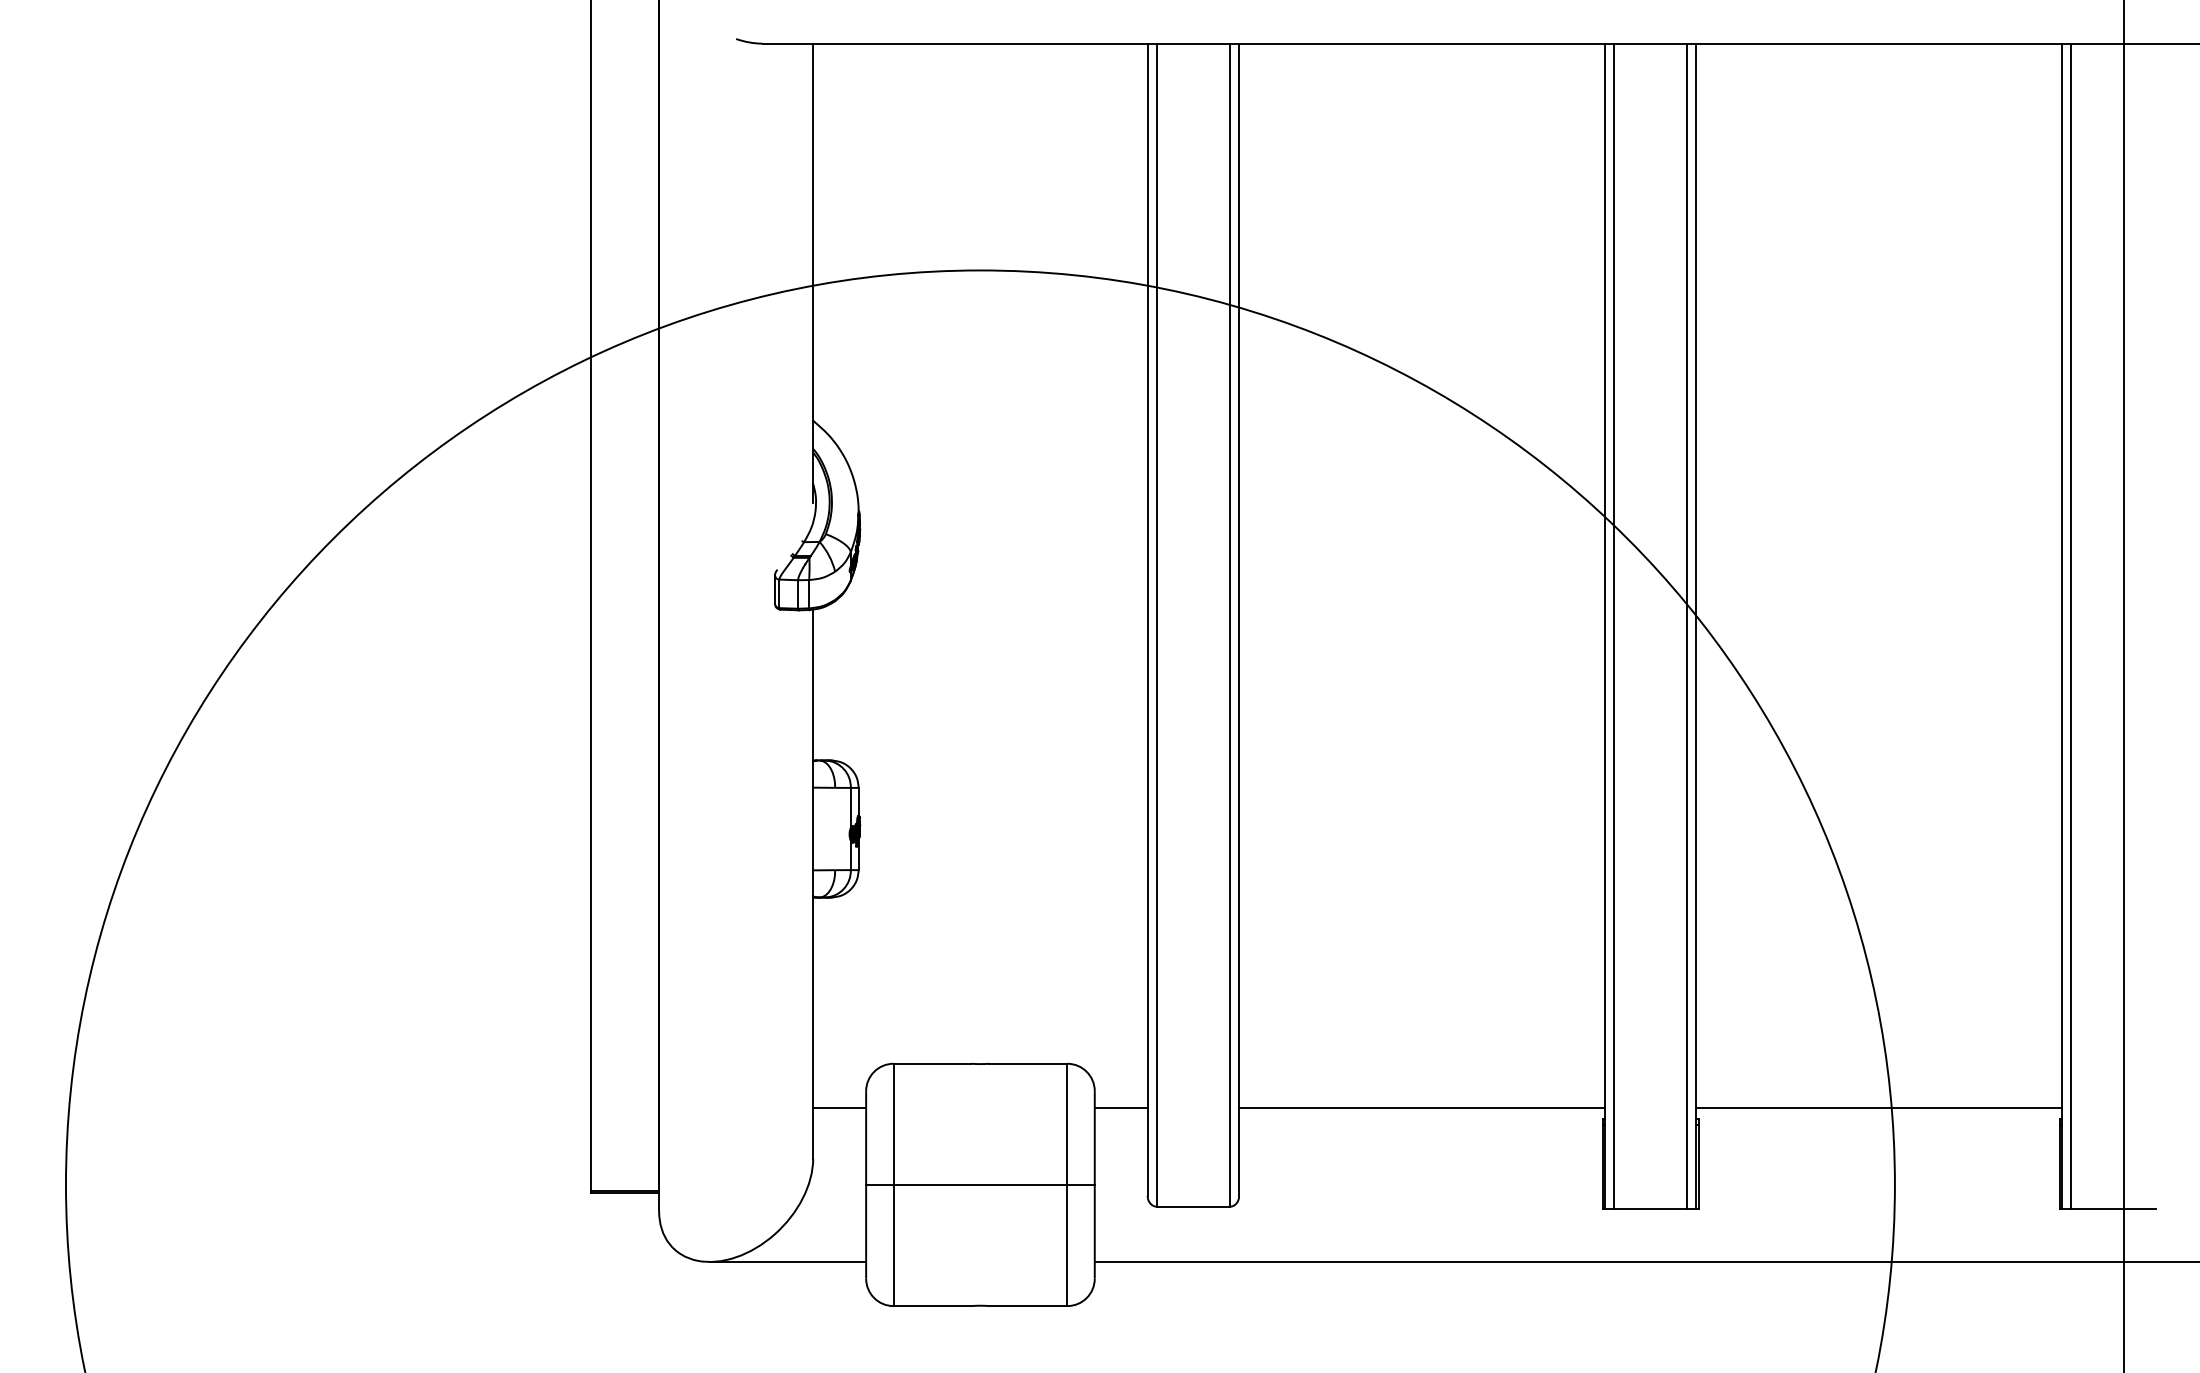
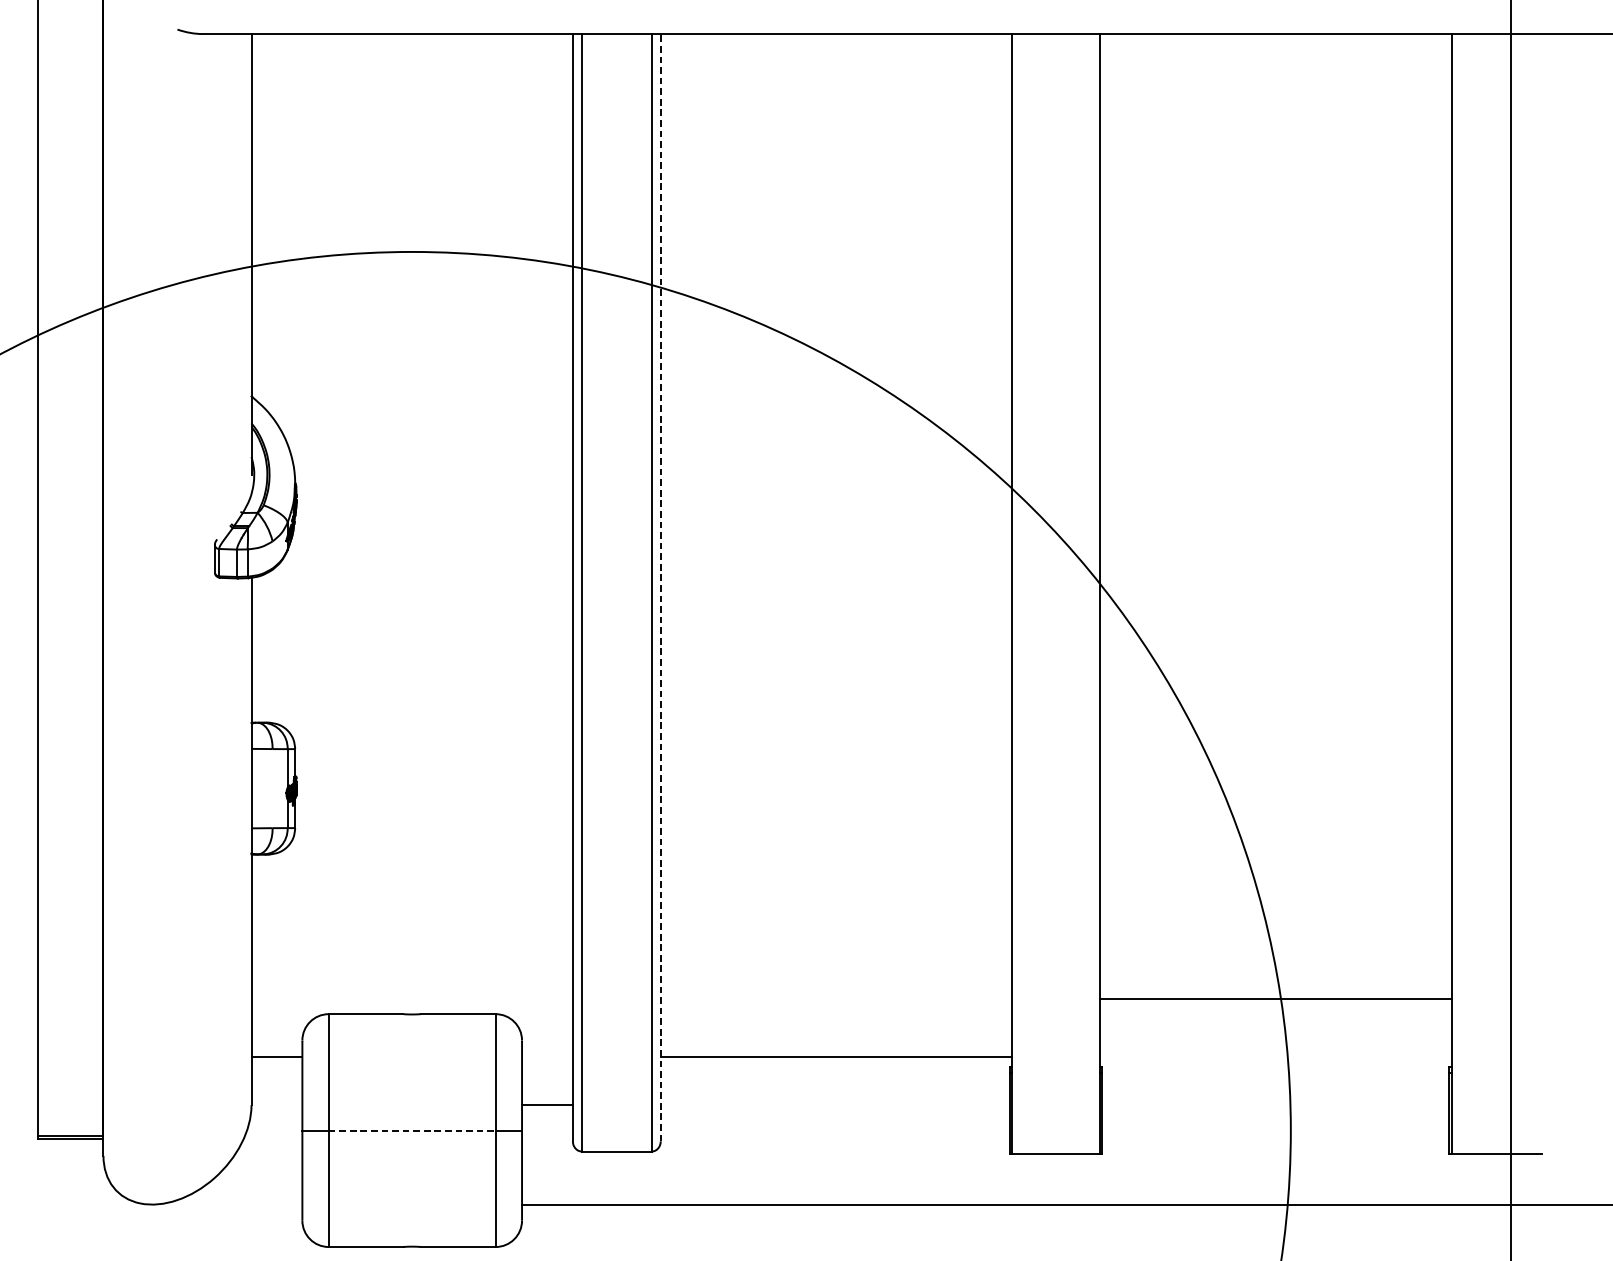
line: (1239, 619) -> (661, 587), solid -> dashed
line: (1614, 626) -> (1021, 594), removed
line: (1687, 626) -> (1091, 594), removed
line: (2071, 626) -> (1460, 594), removed
line: (1120, 1107) -> (546, 1104), moved
line: (1879, 1107) -> (1276, 998), moved
line: (980, 1184) -> (412, 1130), solid -> dashed
line: (787, 1261) -> (226, 1204), removed

